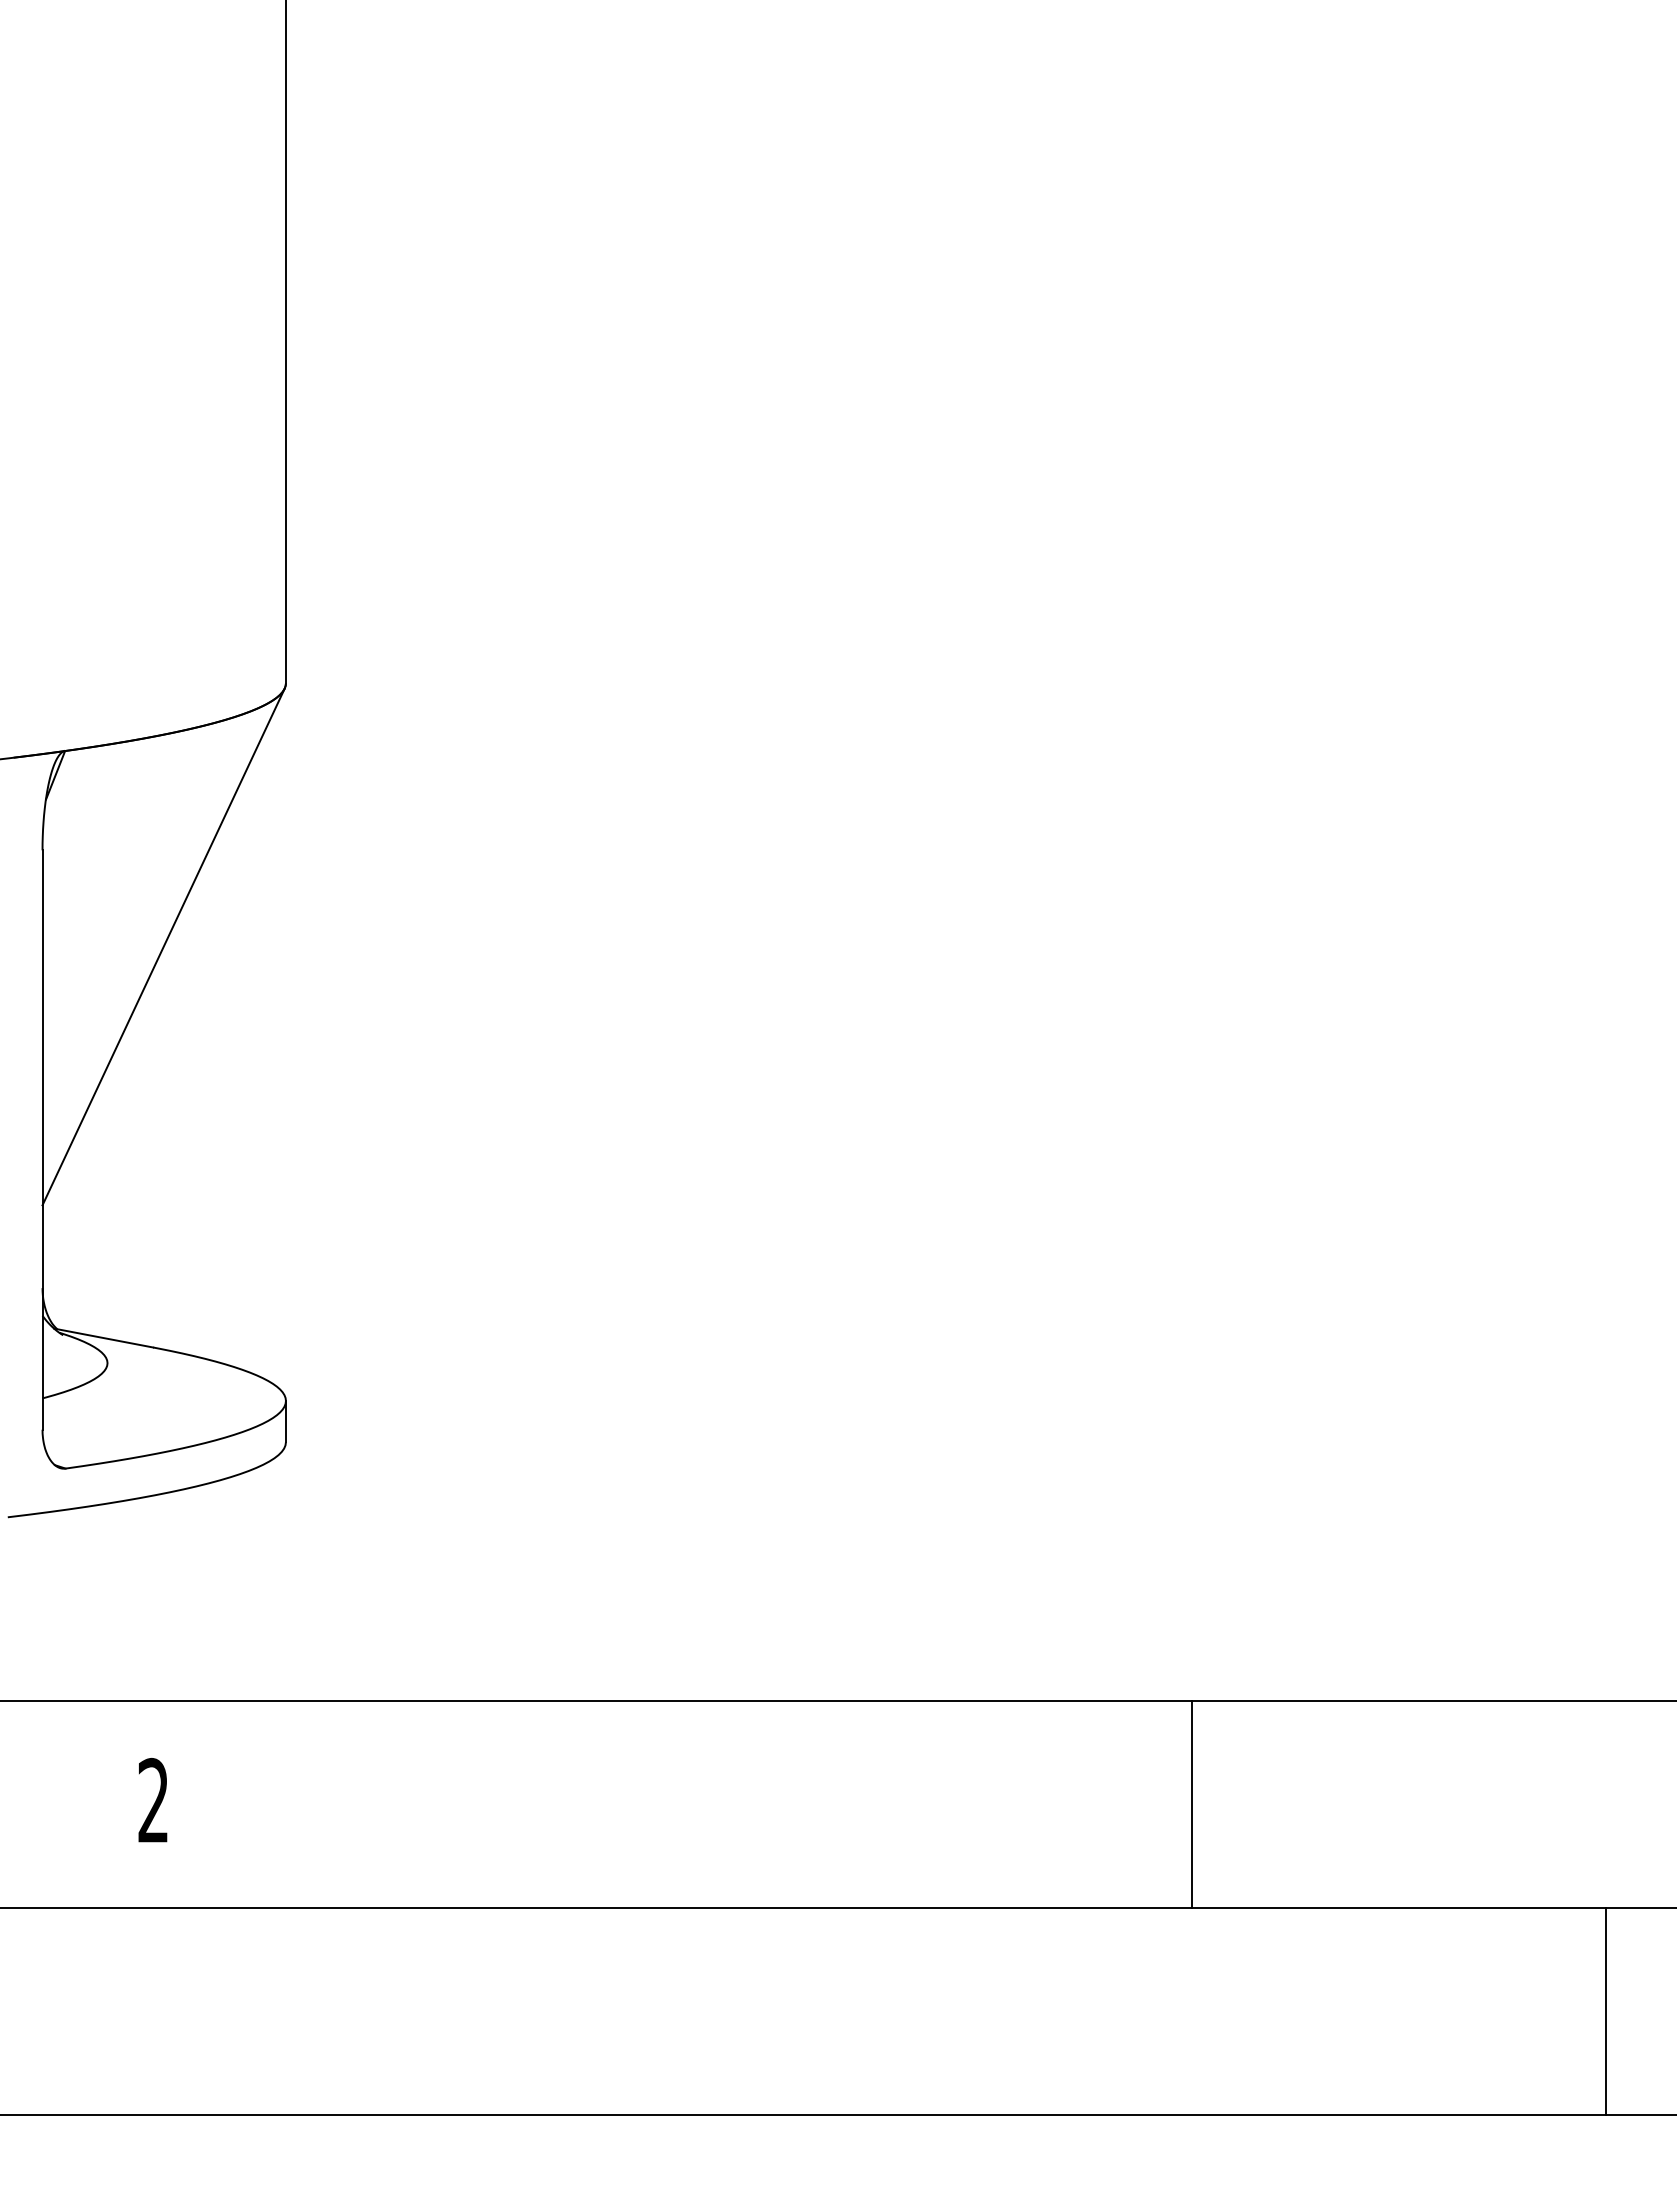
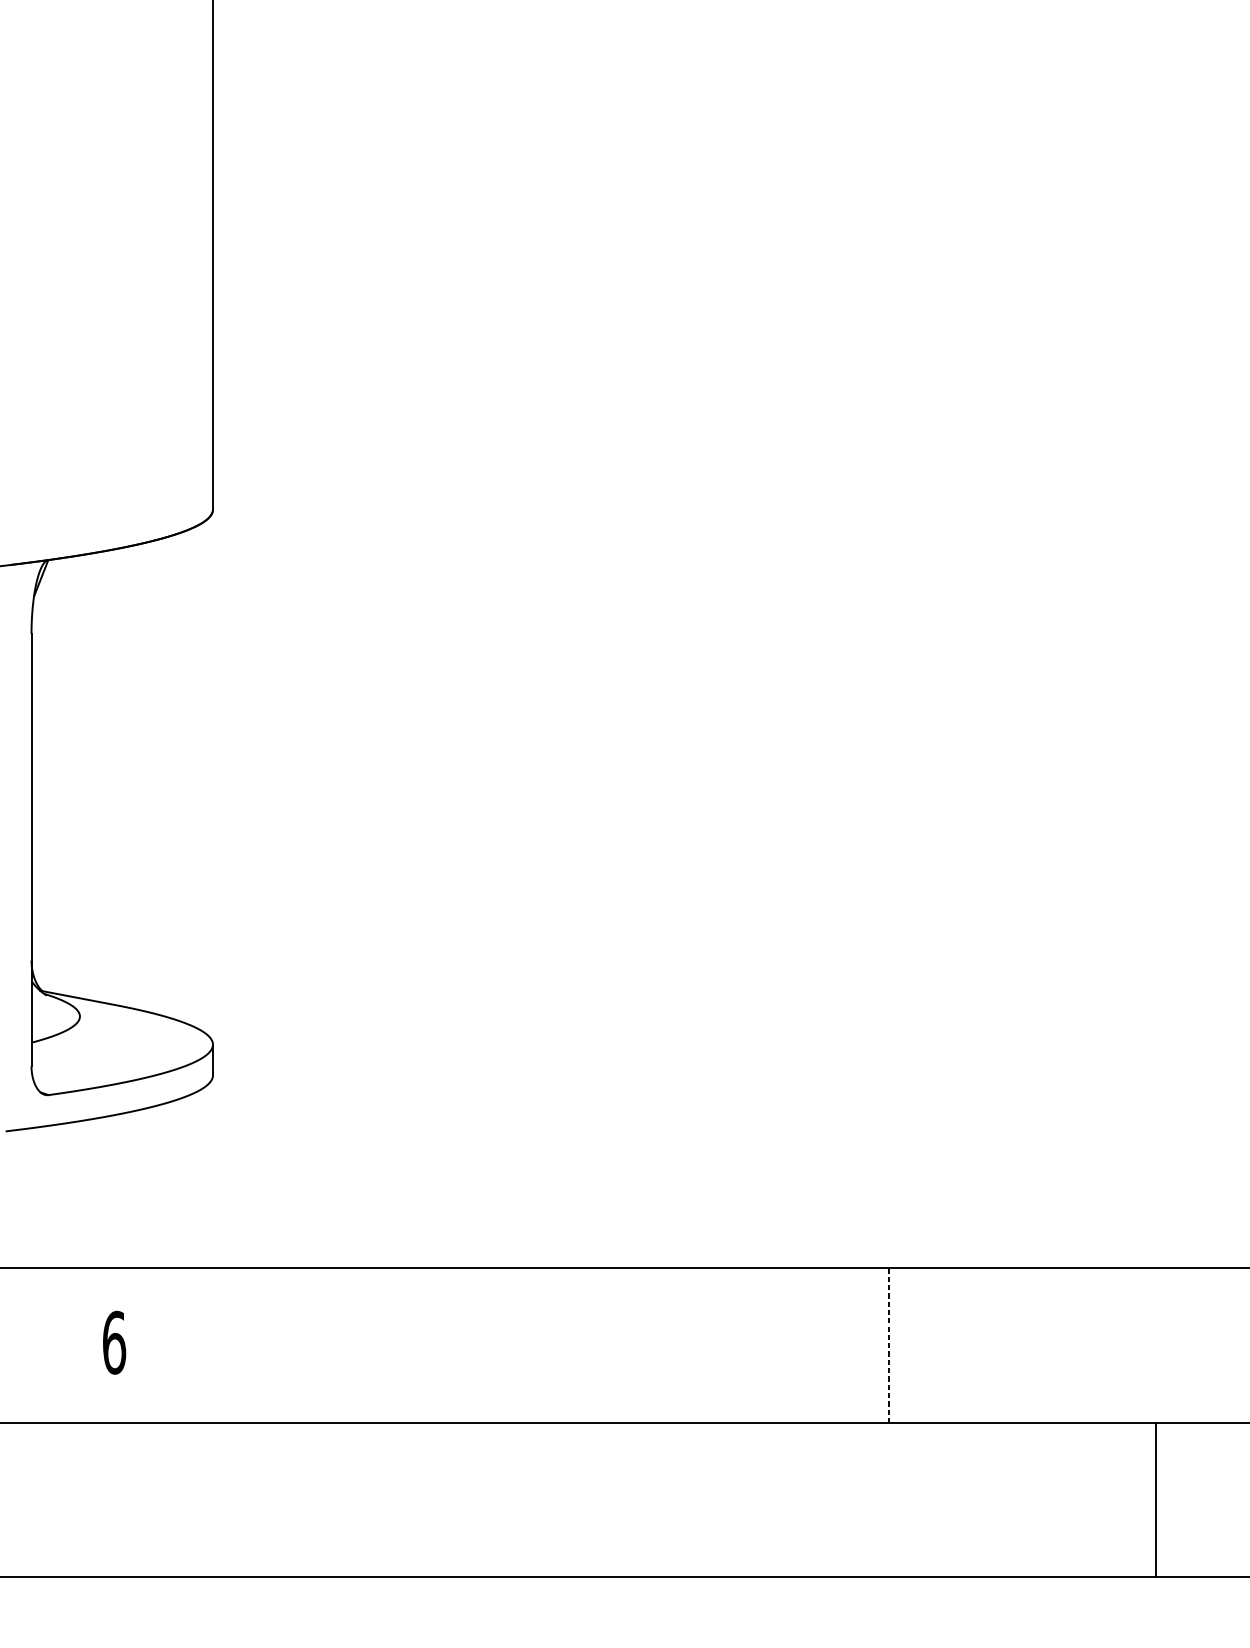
line: (163, 946) -> (121, 705), removed
text: (153, 1800) -> (114, 1342), 2 -> 6
line: (1191, 1804) -> (888, 1345), solid -> dashed
line: (1606, 2011) -> (1156, 1499), moved

